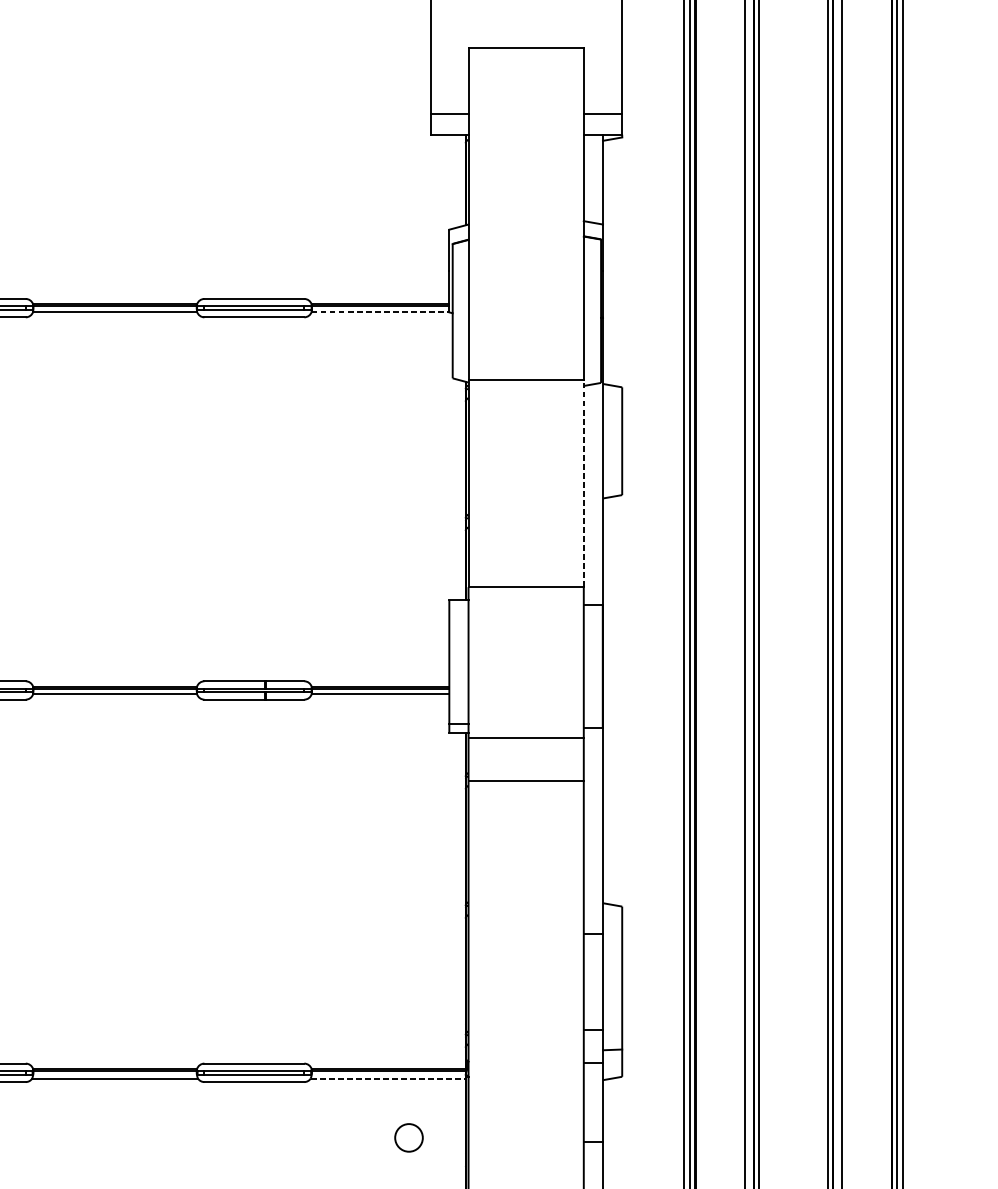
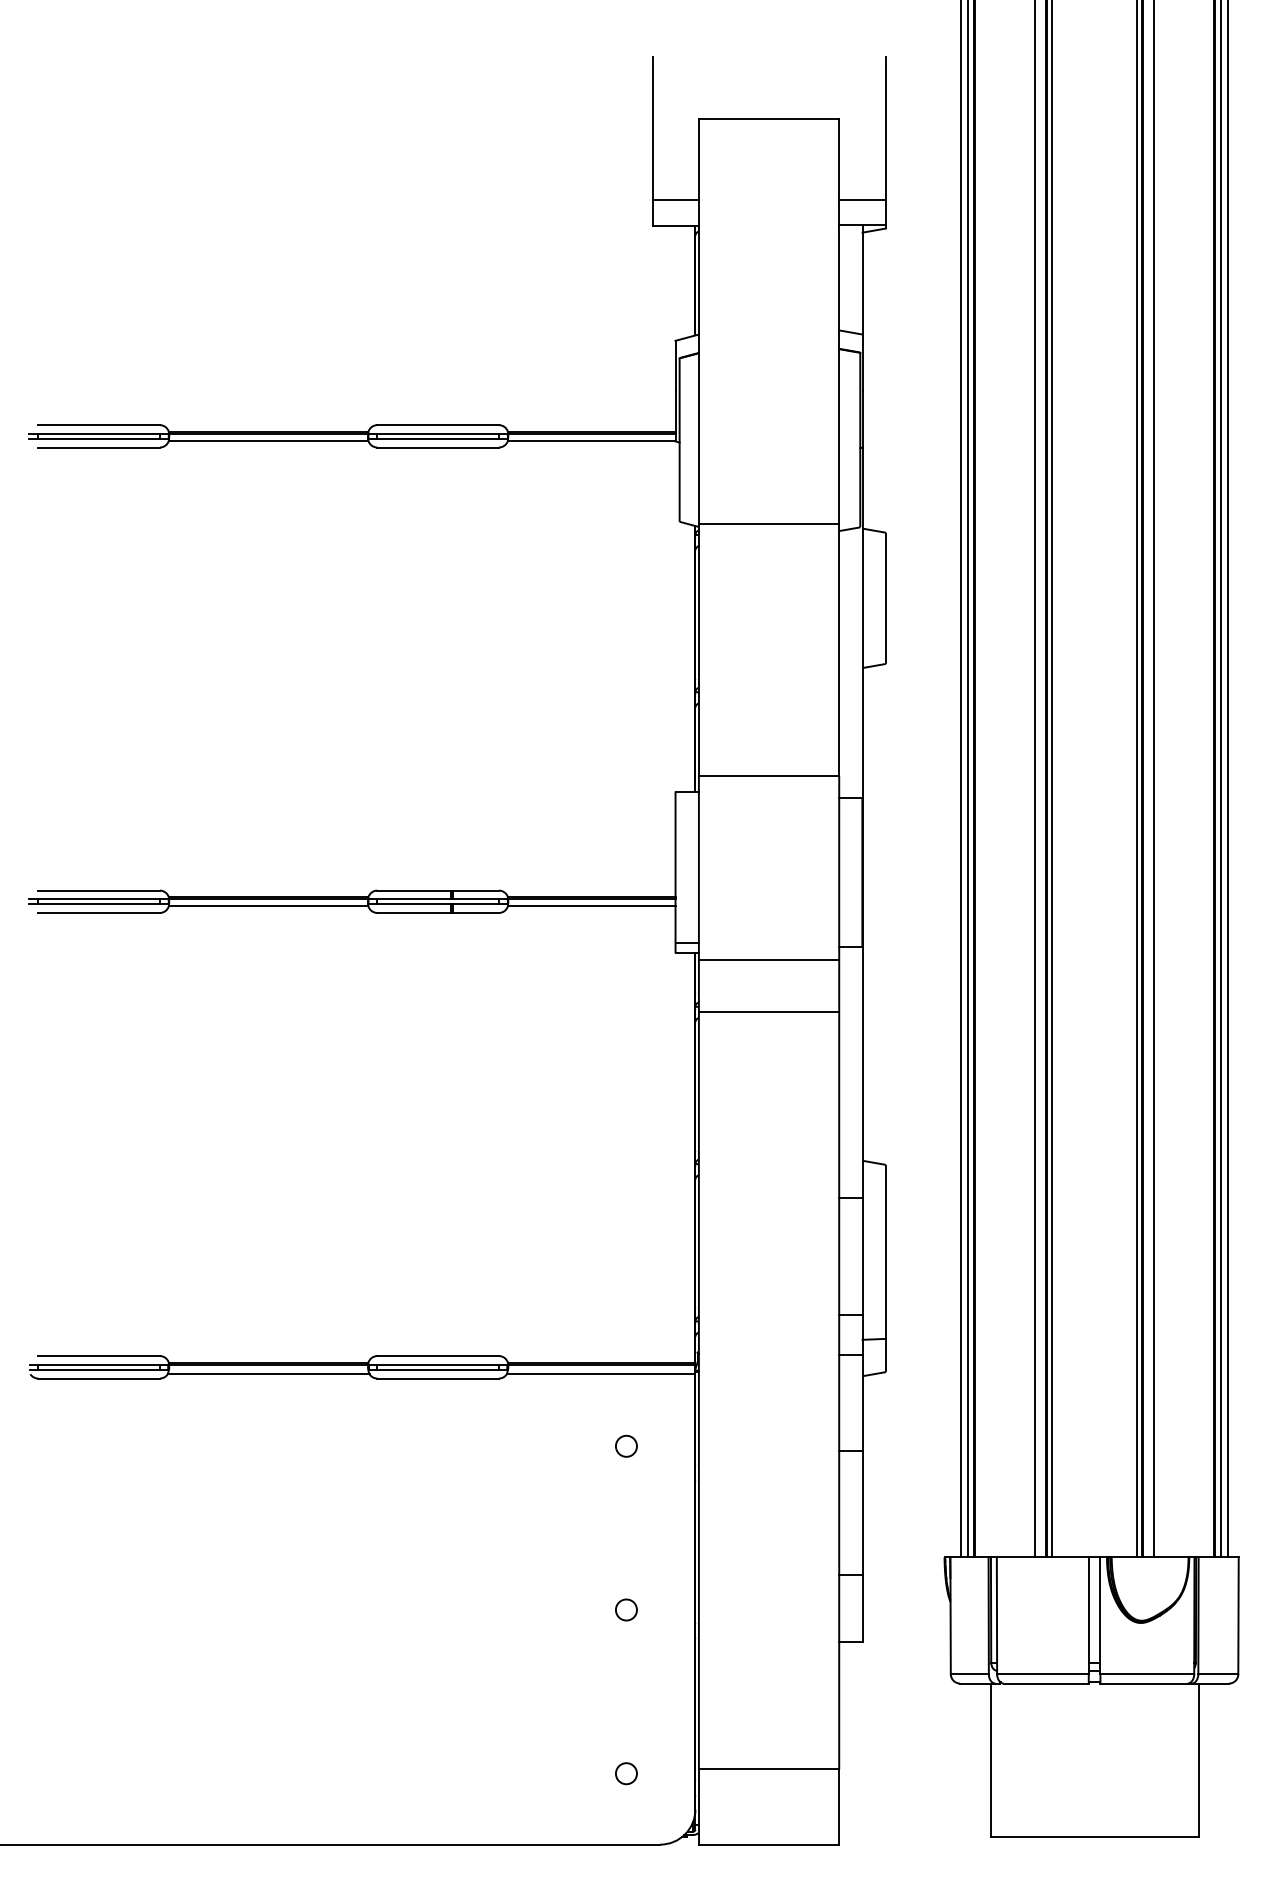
line: (380, 312) -> (591, 441), dashed -> solid
line: (584, 484) -> (839, 650), dashed -> solid
line: (388, 1078) -> (601, 1374), dashed -> solid
circle: (409, 1137) -> (626, 1445), size x0.62

